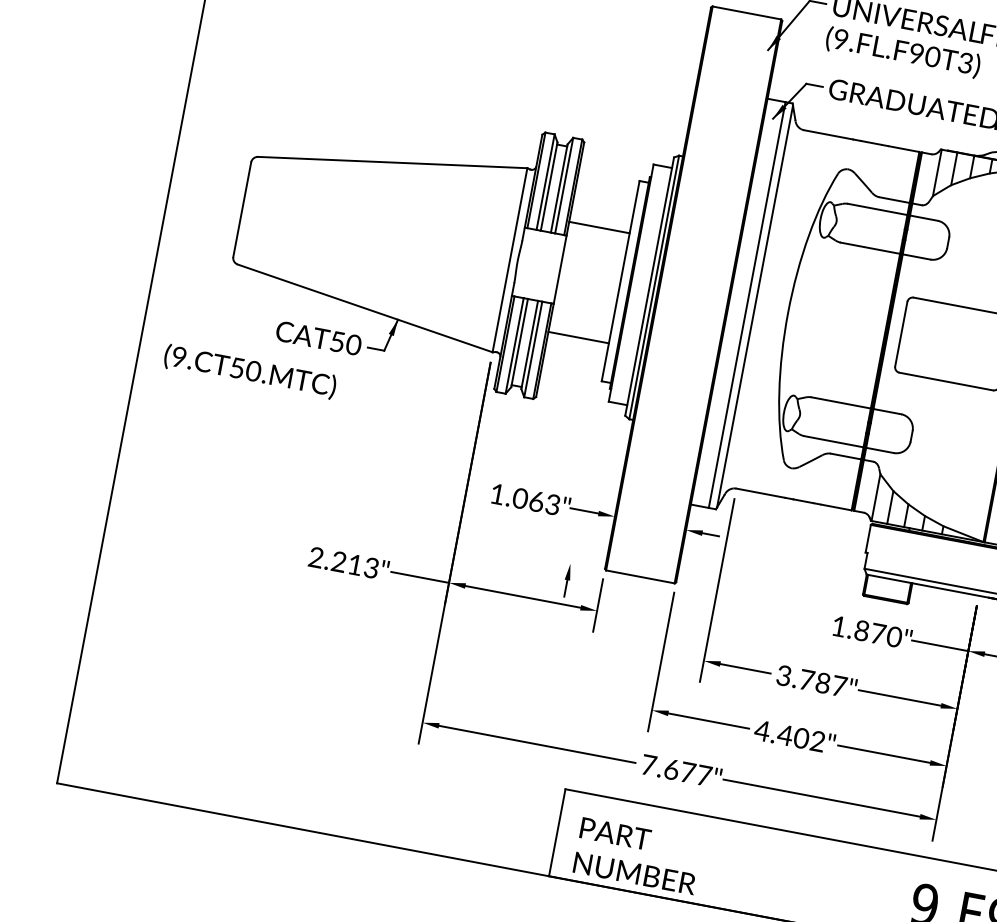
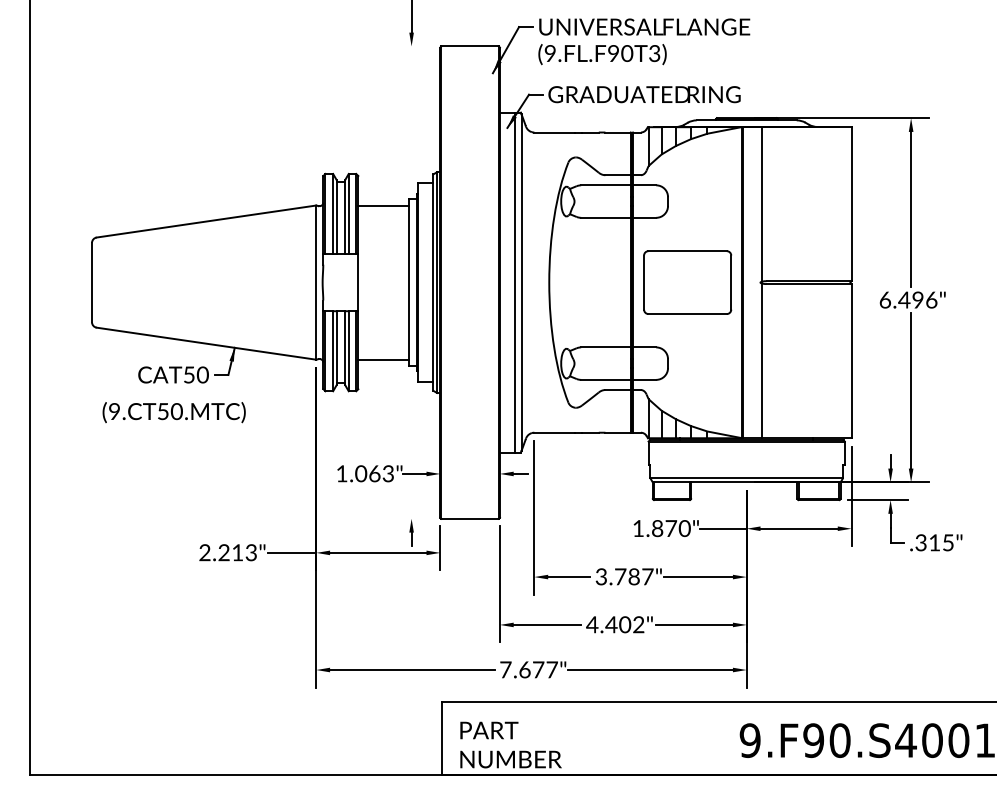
line: (599, 227) -> (383, 205), moved
line: (578, 337) -> (383, 359), moved
text: (249, 371) -> (173, 412), moved

